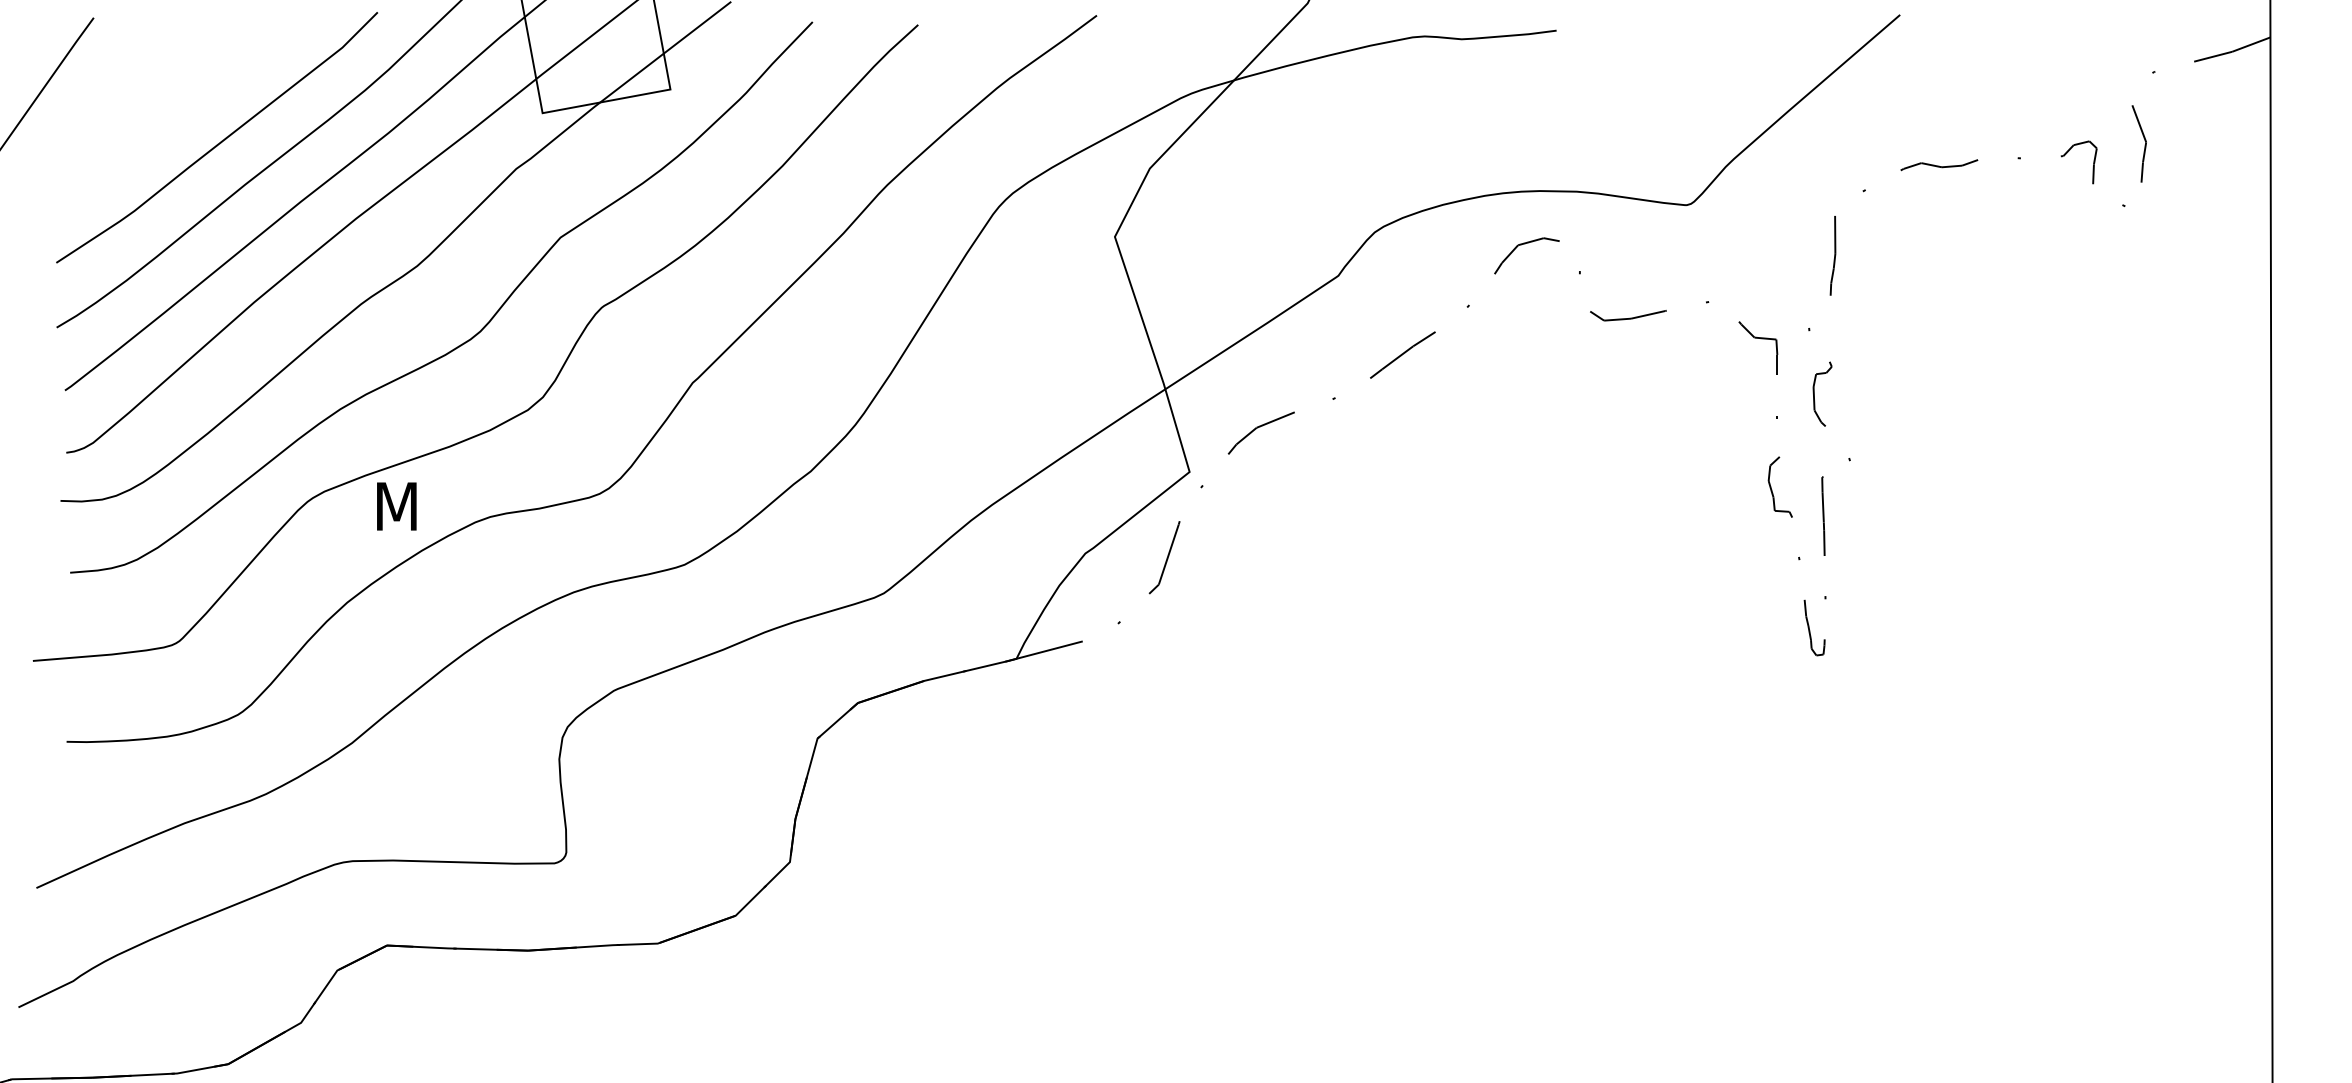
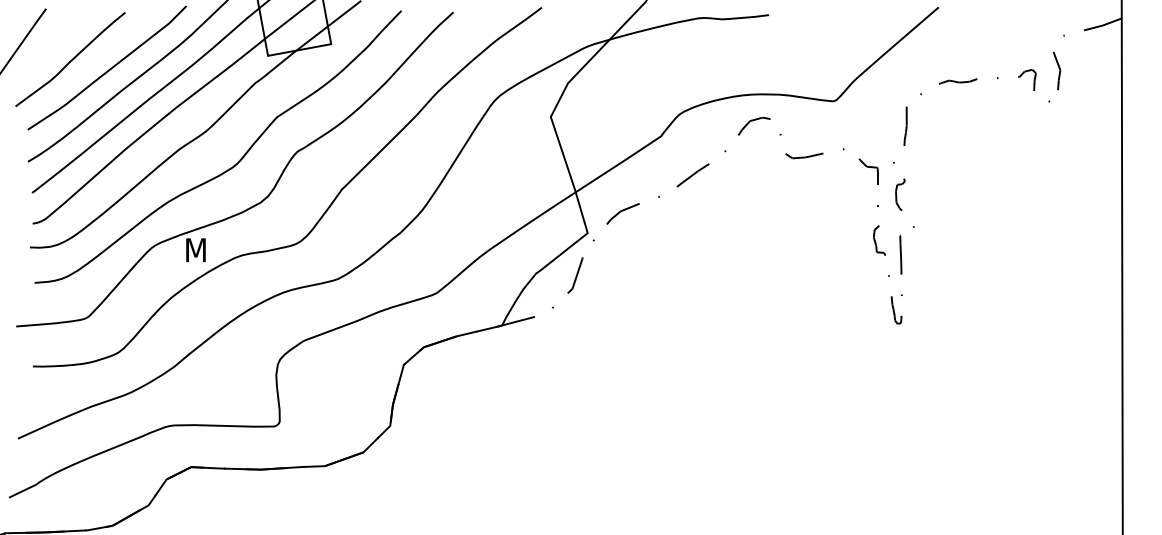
curve: (144, 120) -> (71, 59), added

